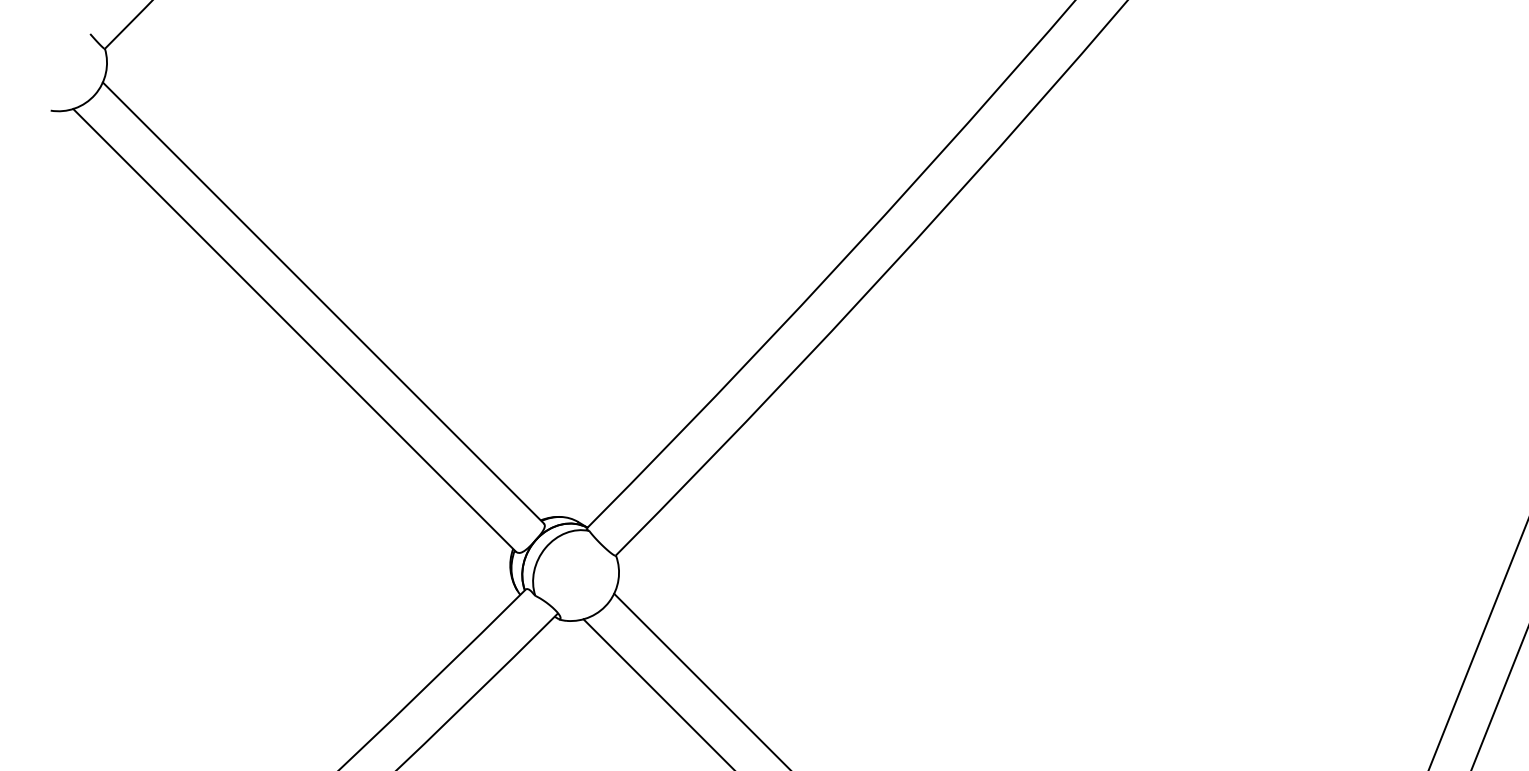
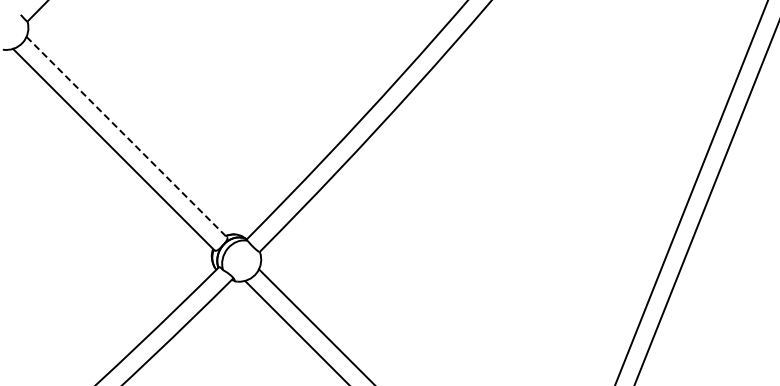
line: (322, 303) -> (126, 137), solid -> dashed

